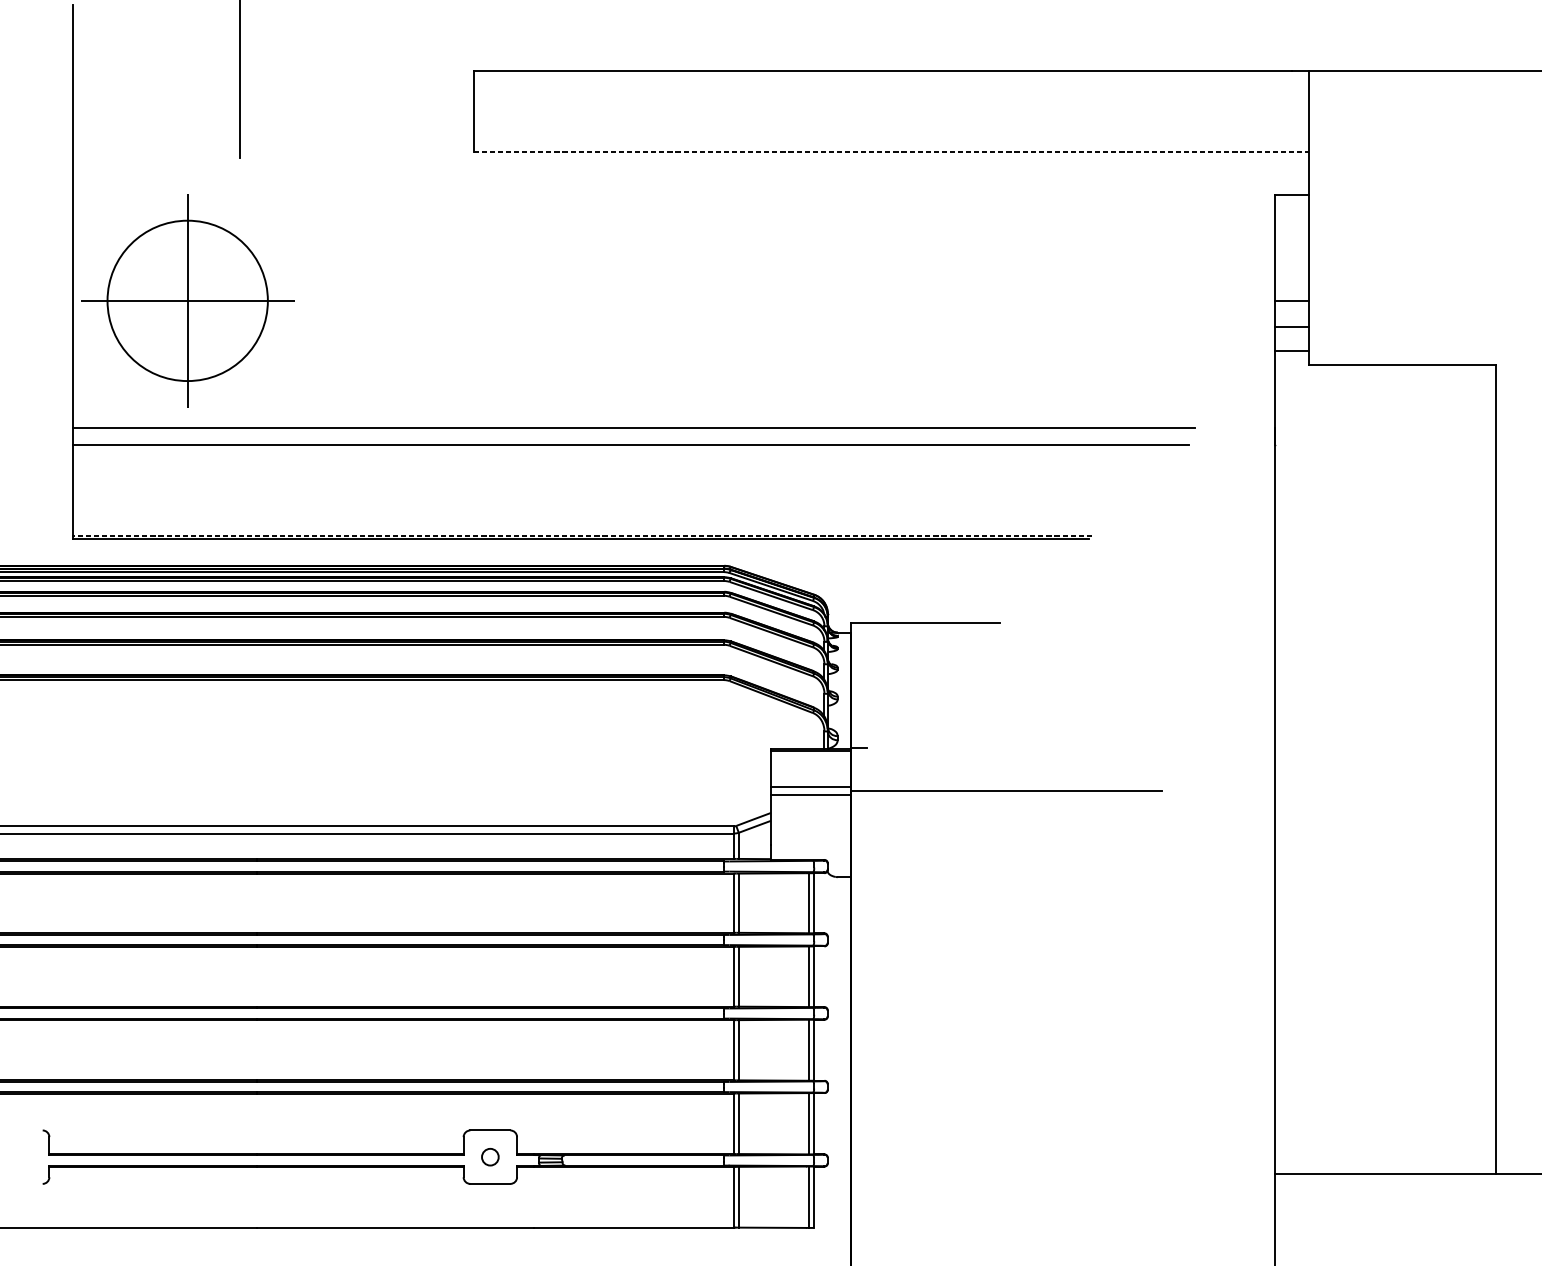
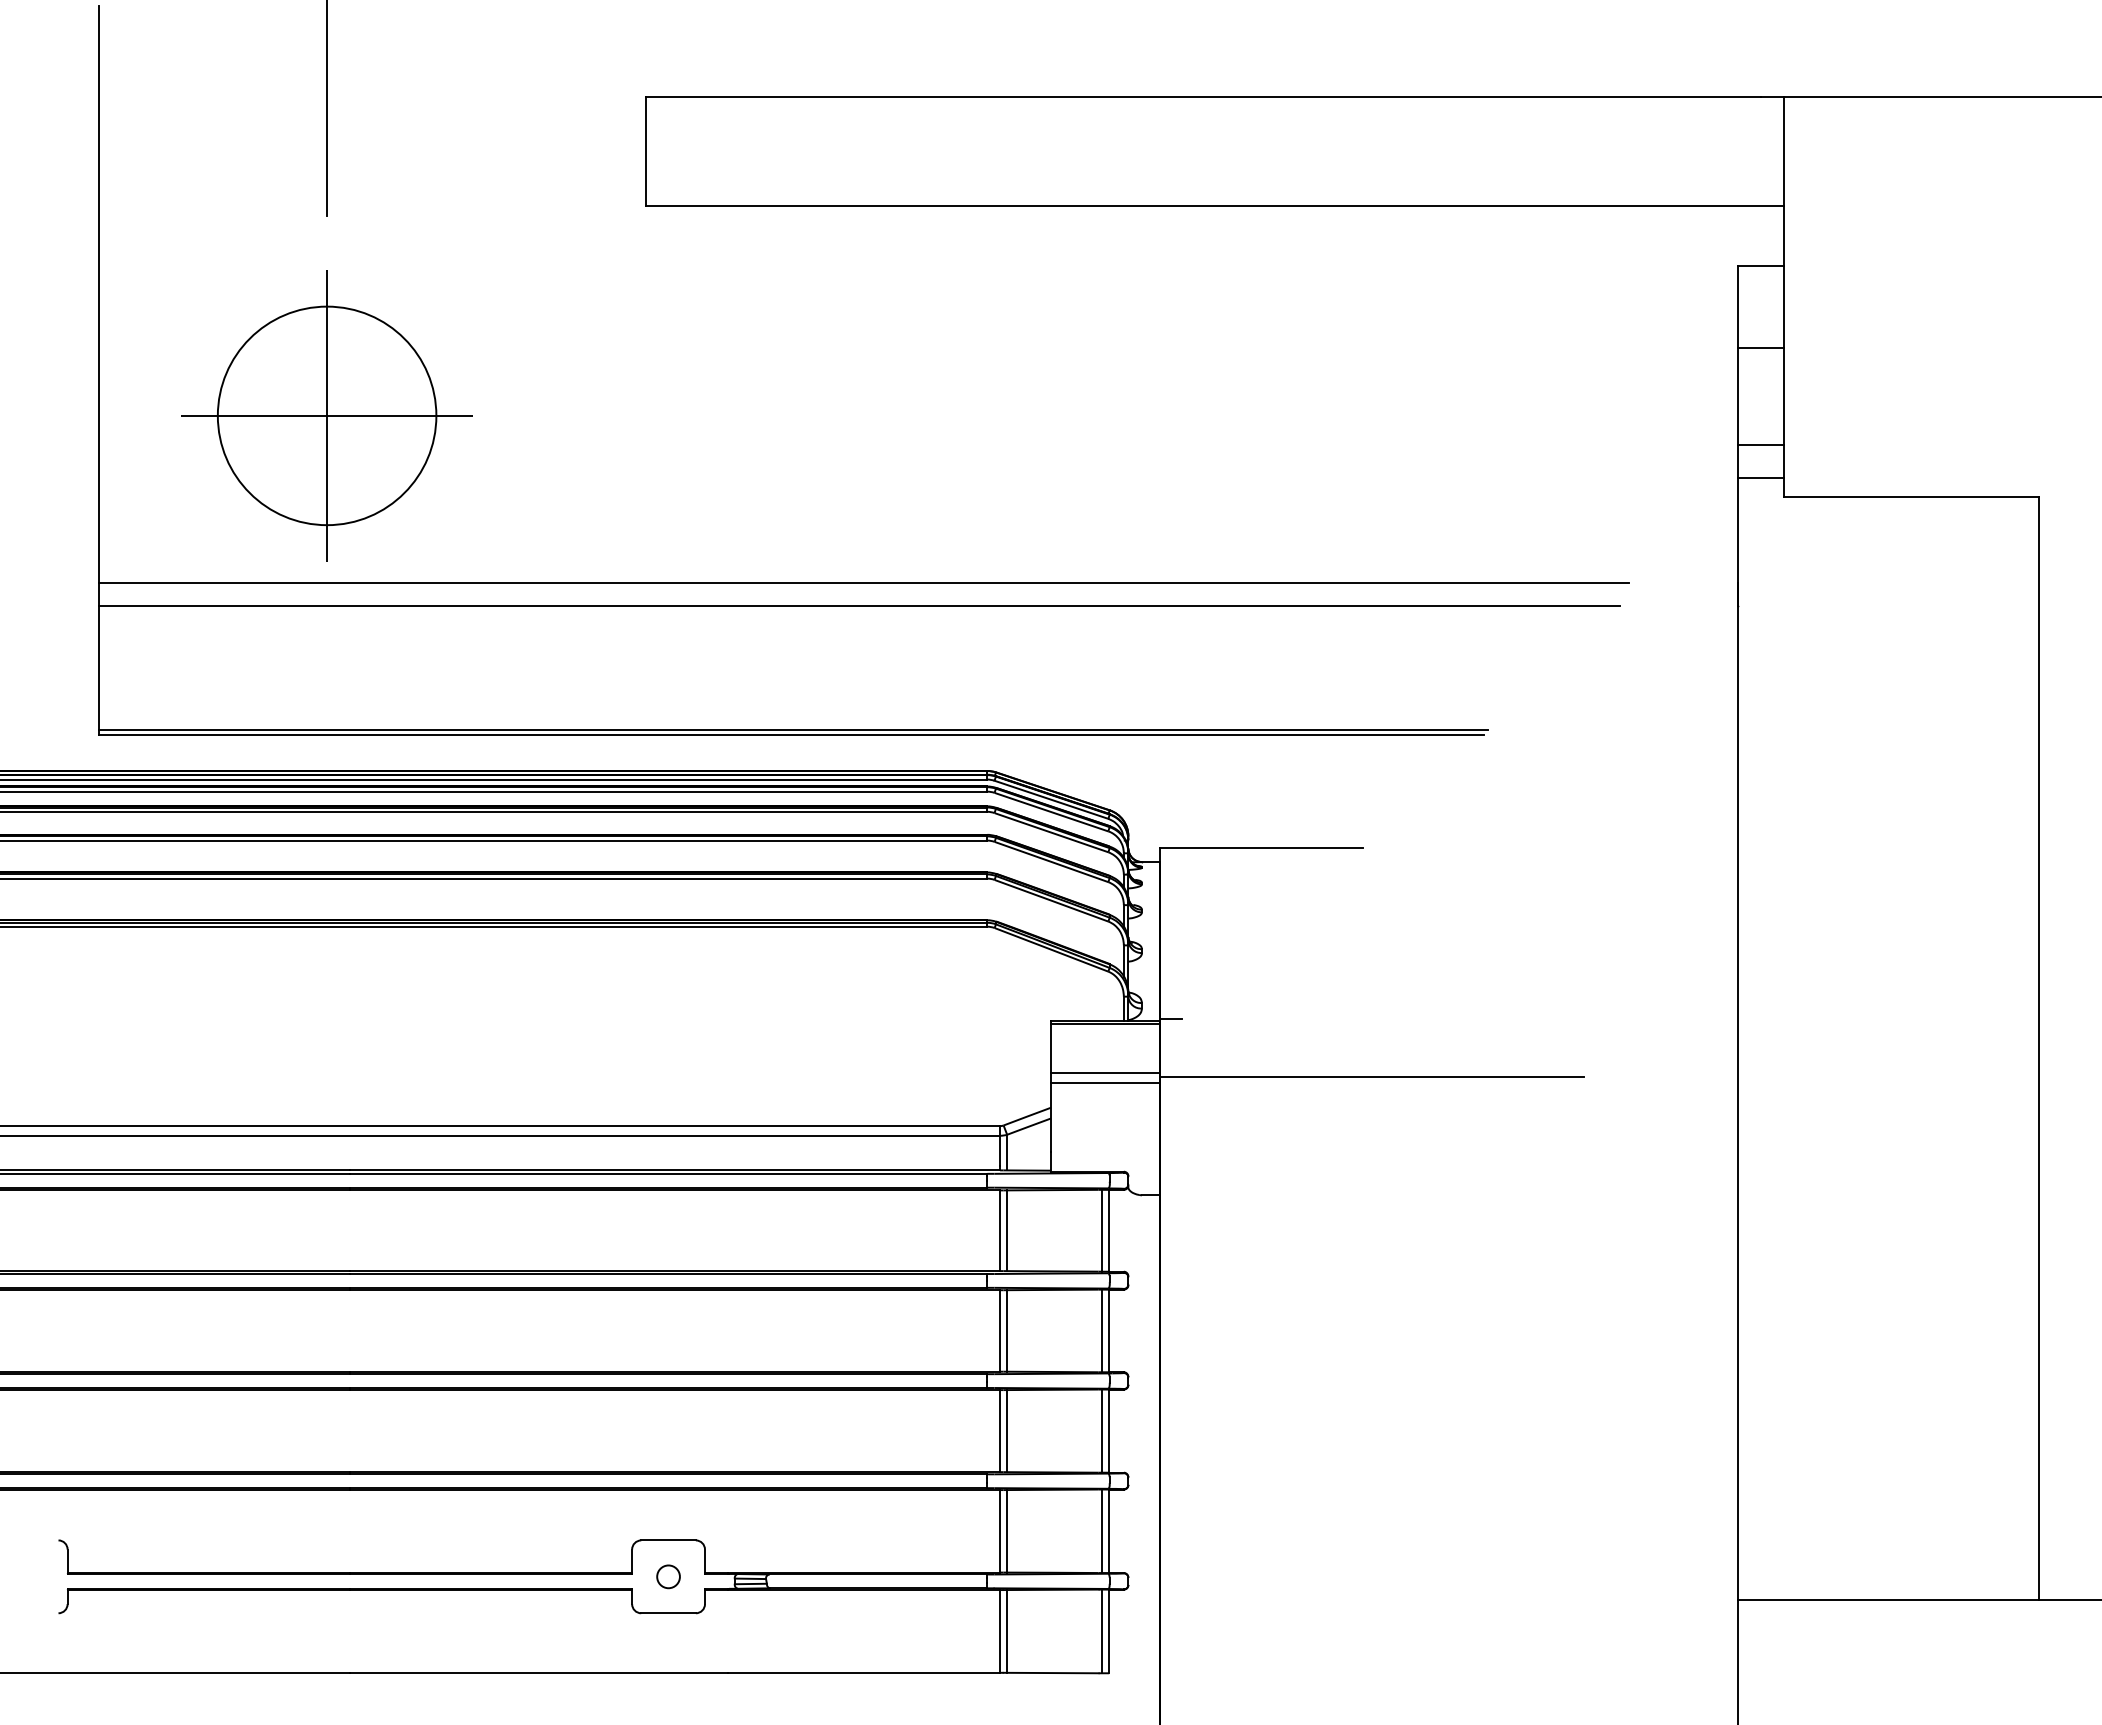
line: (891, 151) -> (1215, 206), dashed -> solid
part: (187, 300) -> (326, 415), moved
line: (1291, 300) -> (1760, 347), moved
line: (582, 536) -> (793, 730), dashed -> solid

